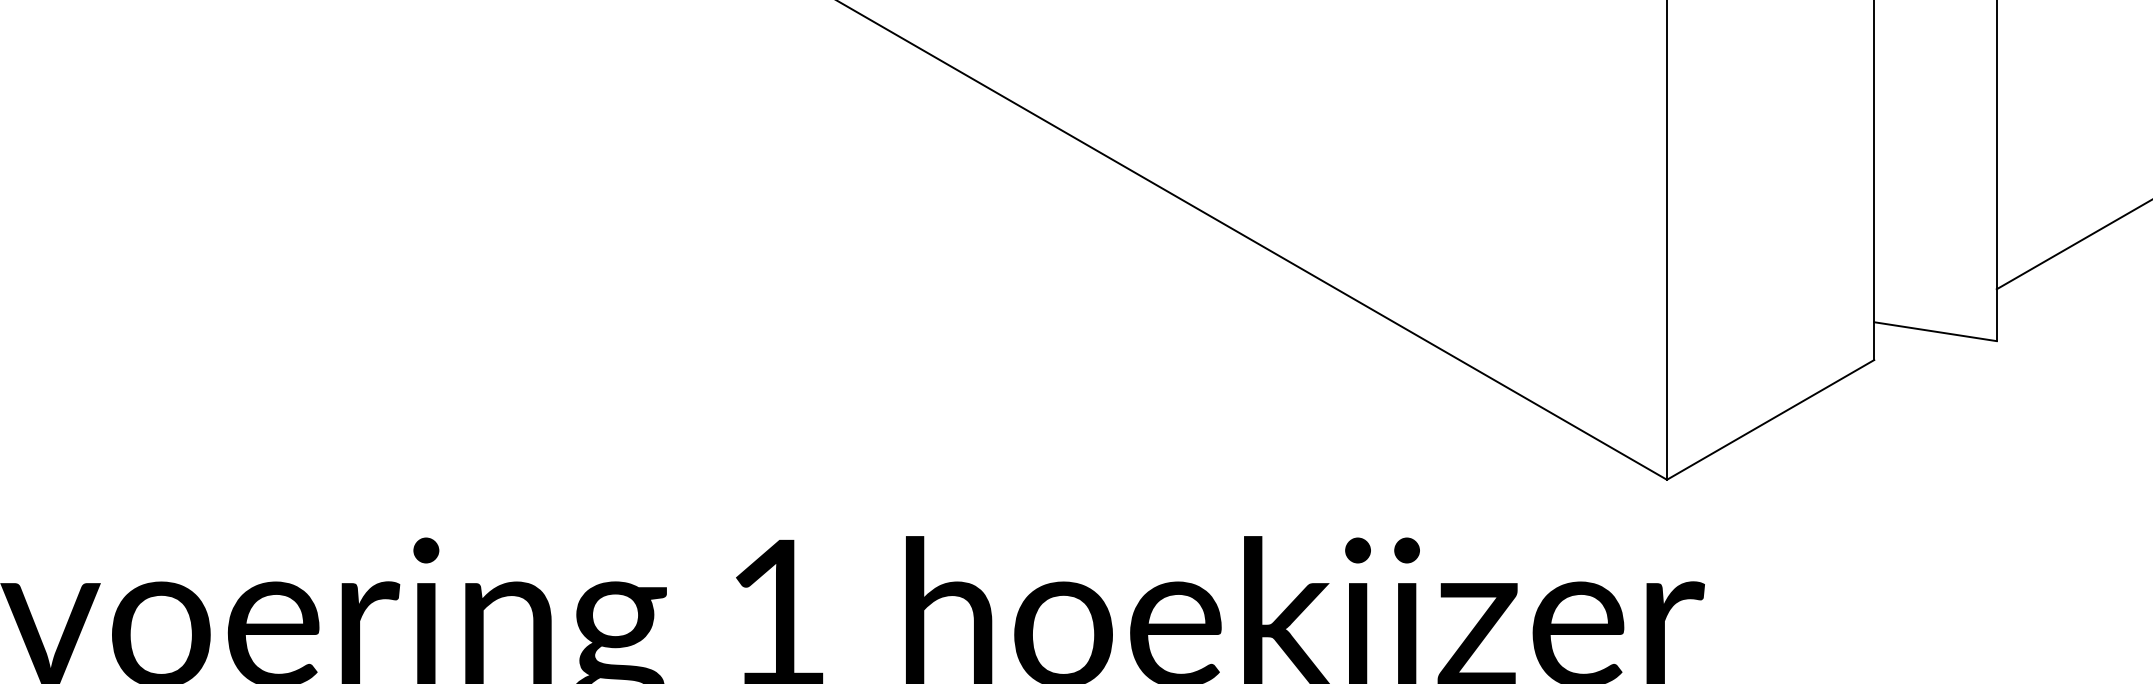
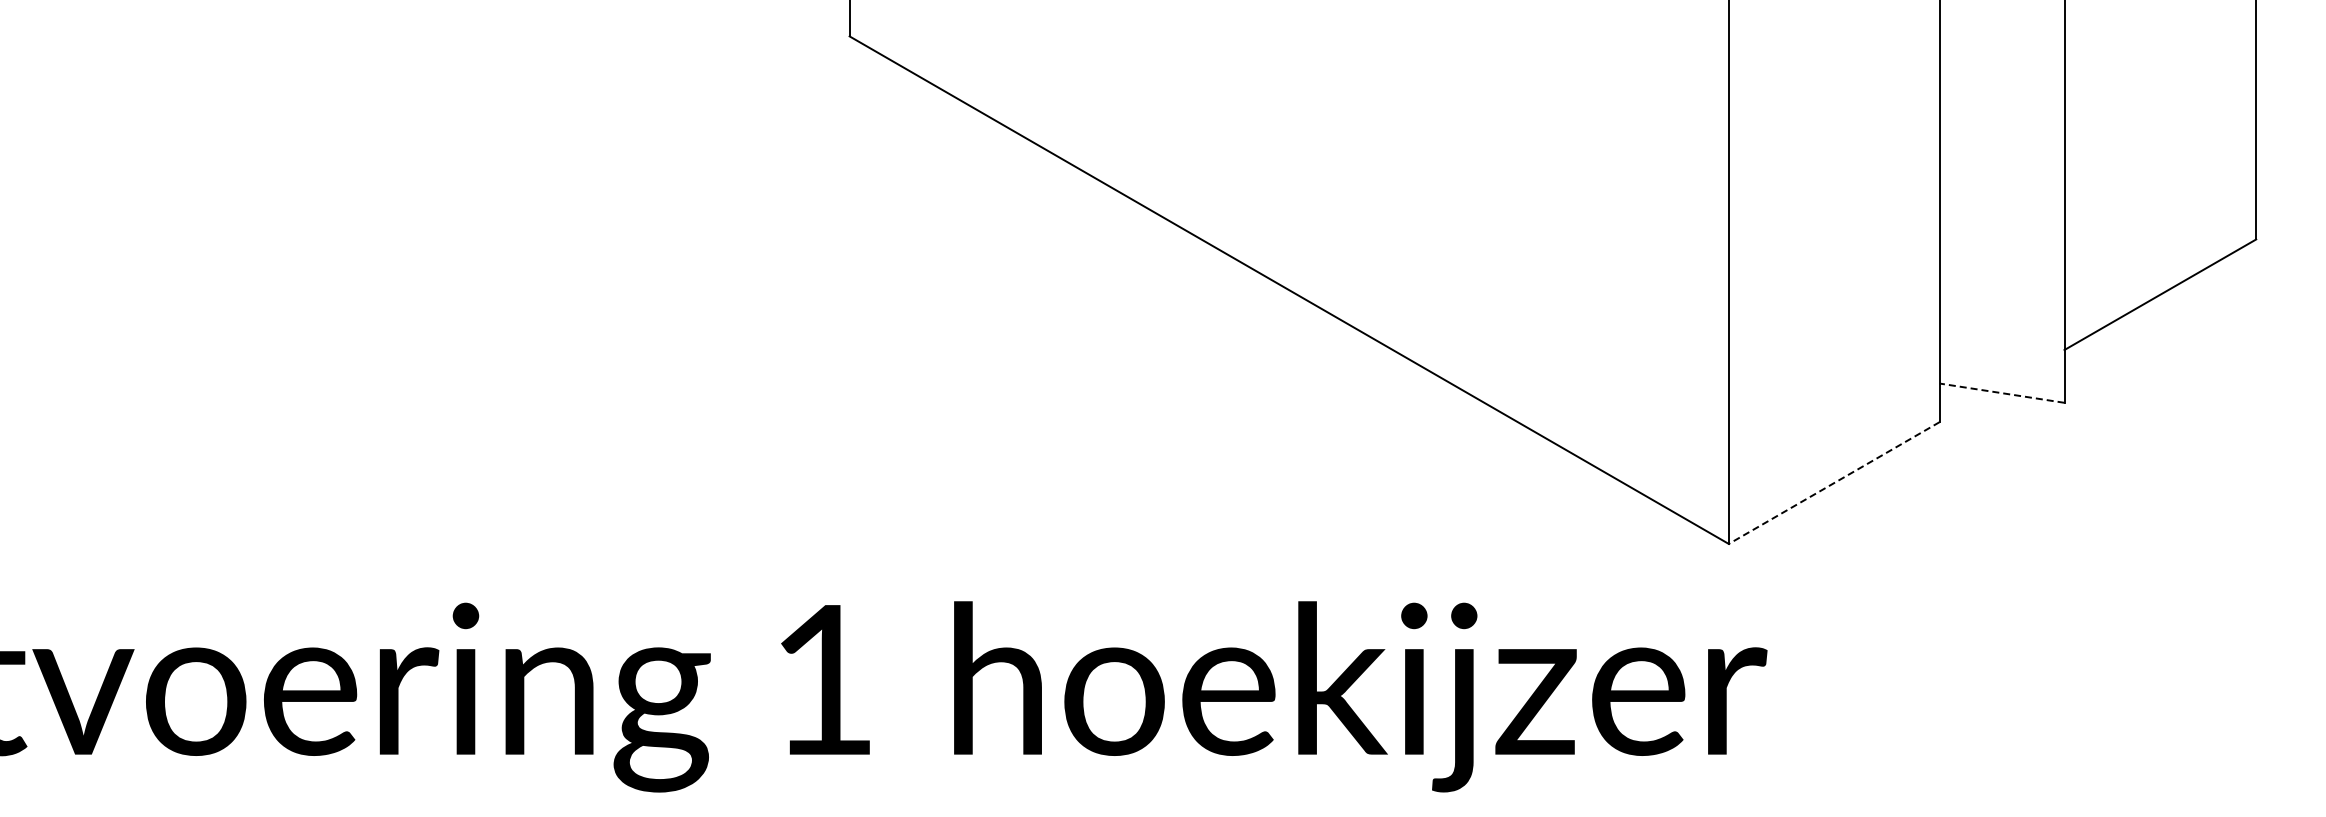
line: (1934, 331) -> (2001, 393), solid -> dashed
line: (1770, 420) -> (1834, 483), solid -> dashed

